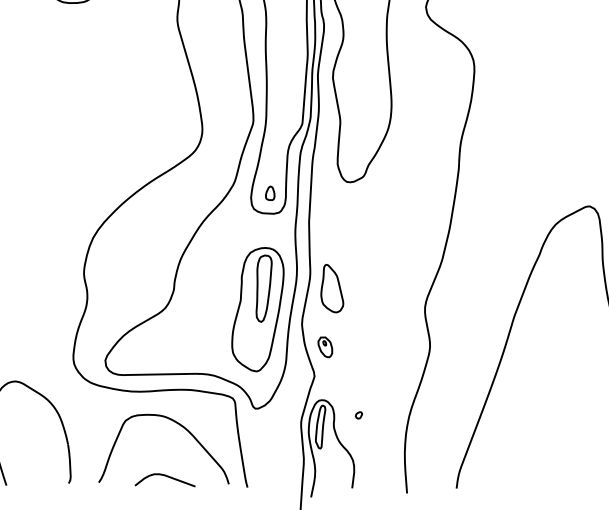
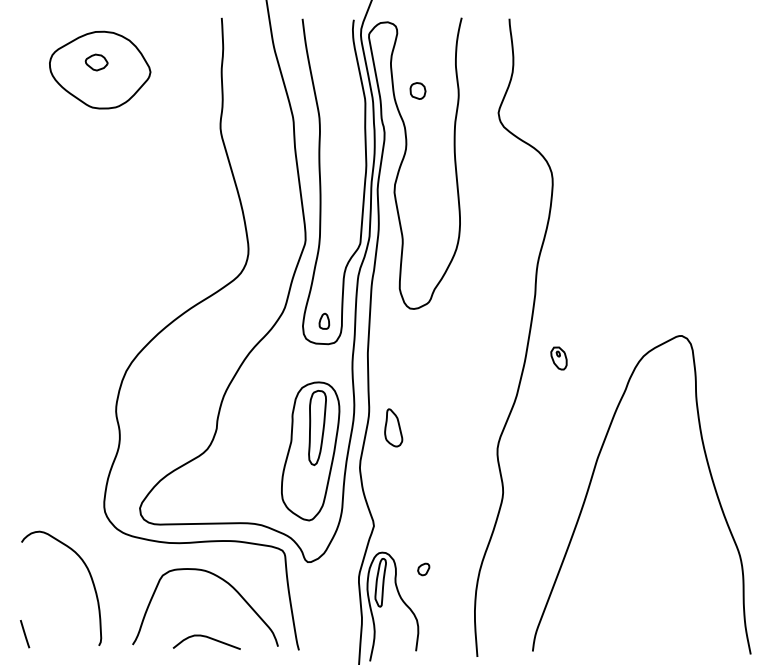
part: (332, 288) -> (393, 427), size x0.7
part: (324, 347) -> (558, 358), moved
part: (358, 415) -> (423, 569), size x1.6

